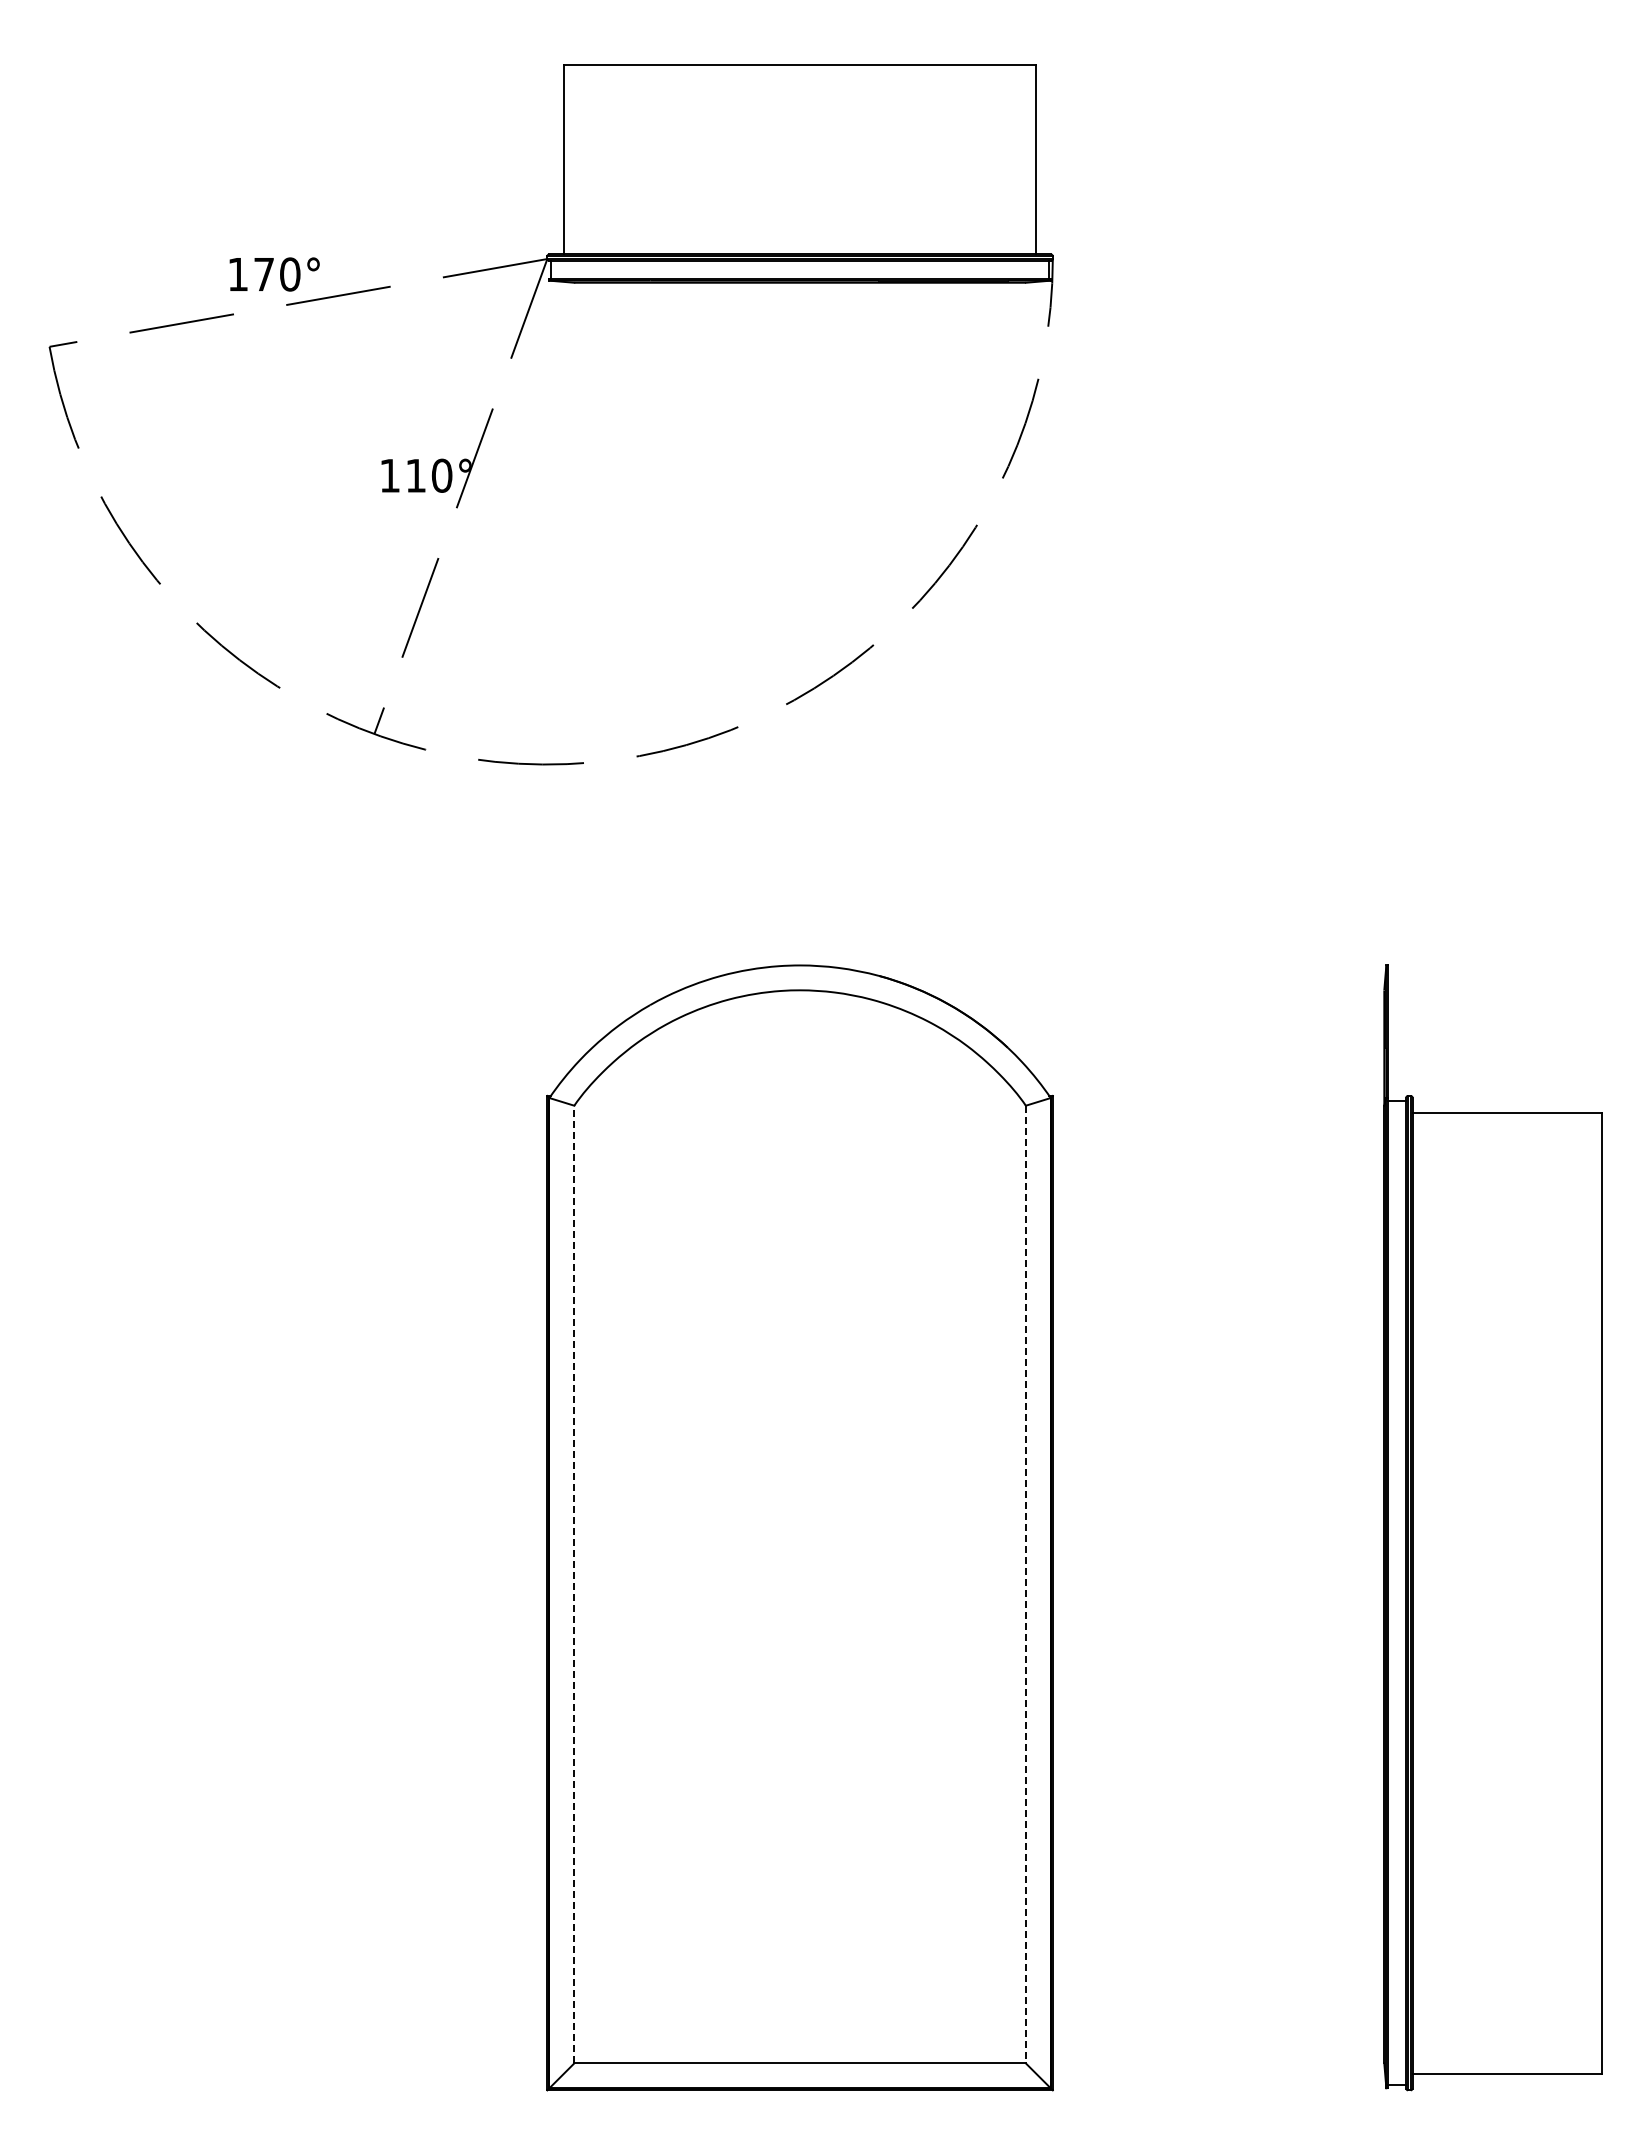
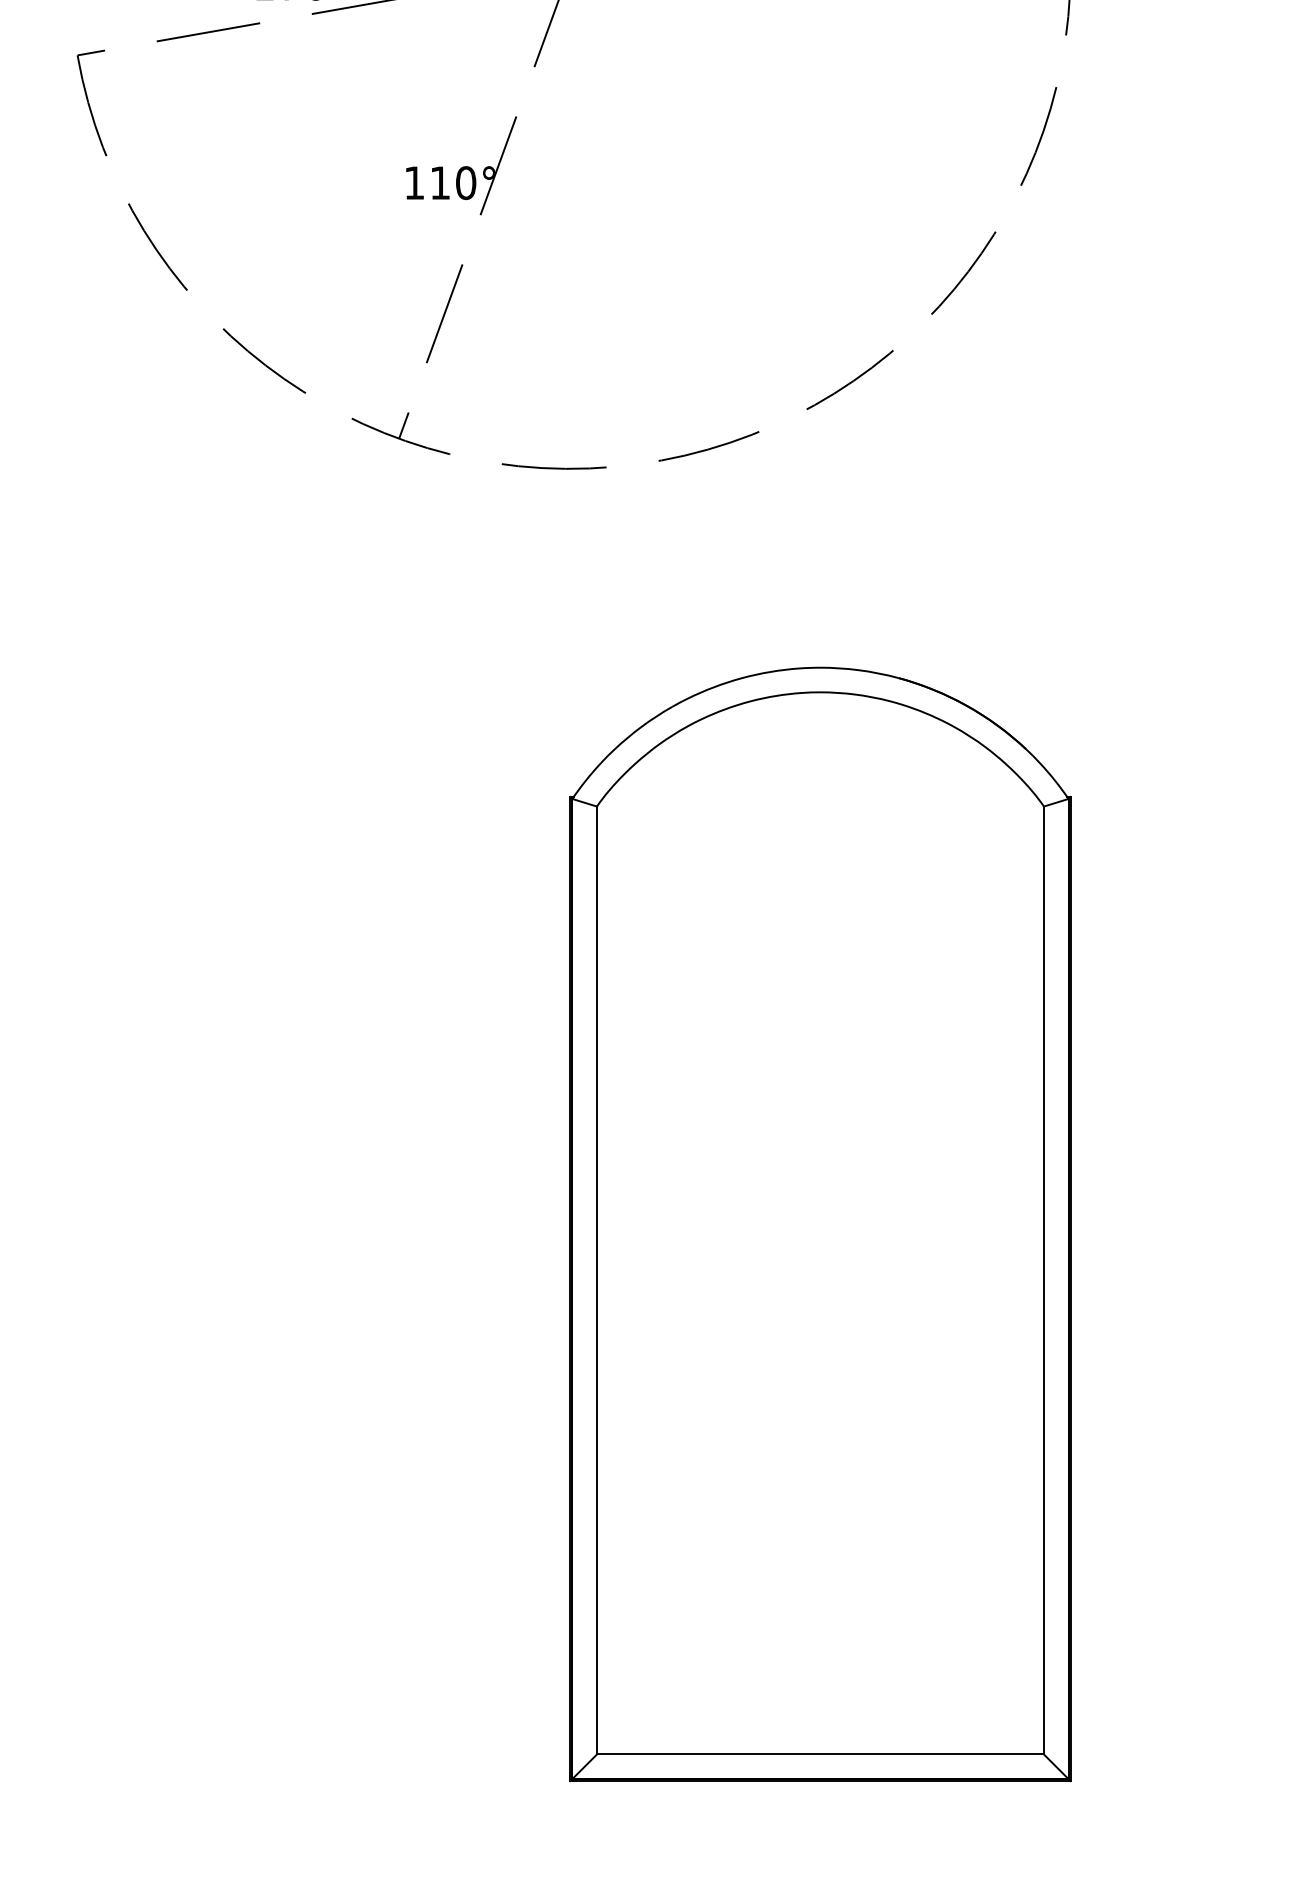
line: (574, 1584) -> (597, 1280), dashed -> solid
line: (1025, 1584) -> (1043, 1280), dashed -> solid

